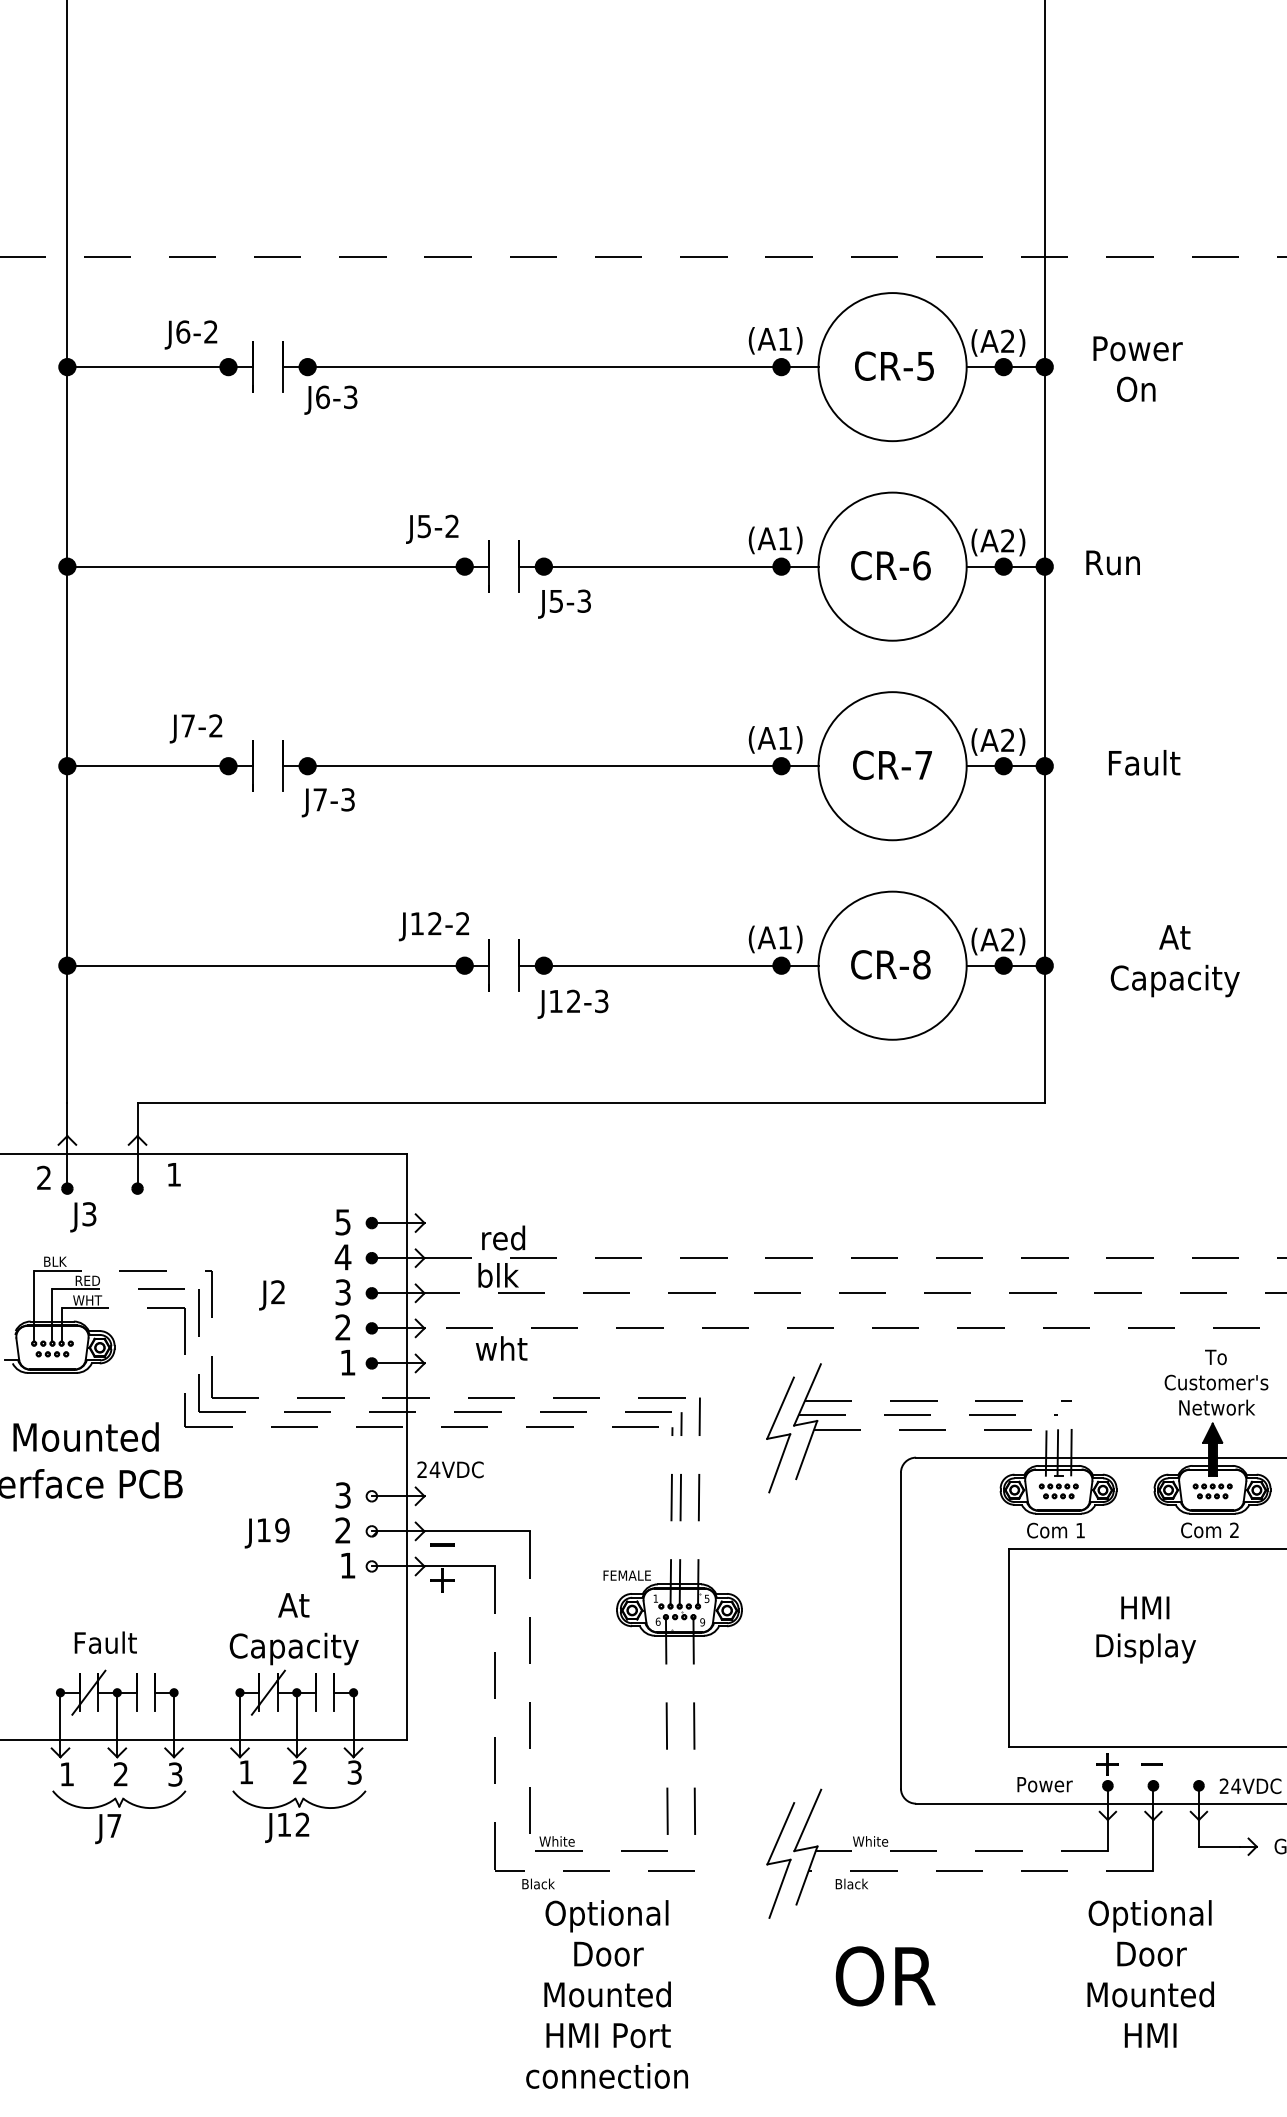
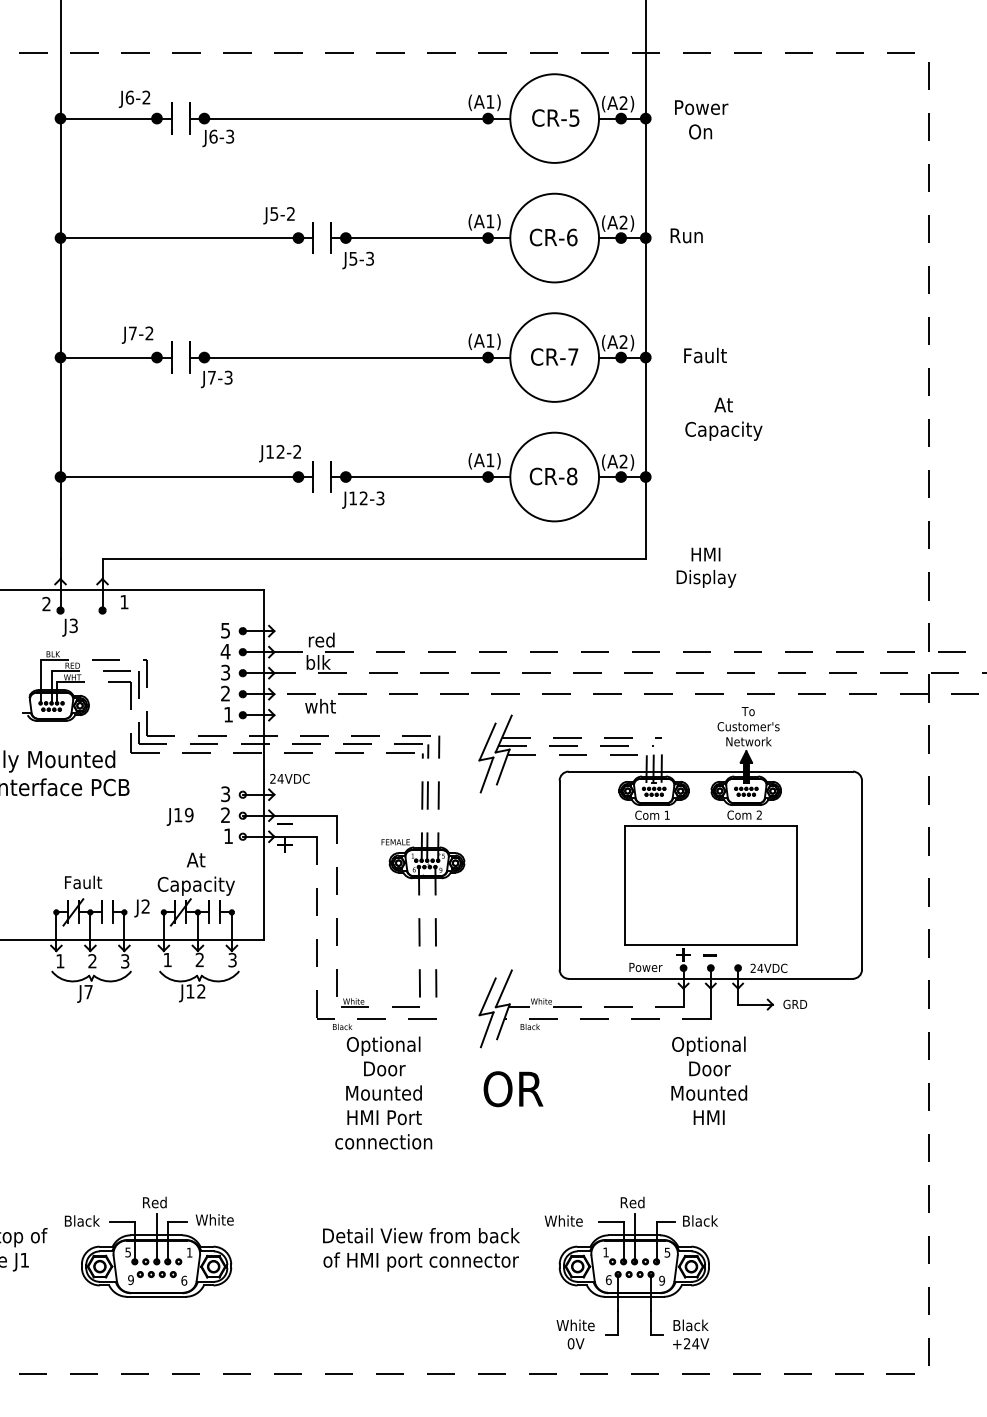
text: (1174, 959) -> (723, 418), moved
text: (271, 1295) -> (141, 908), moved
text: (1146, 1629) -> (706, 567), moved
text: (885, 1976) -> (513, 1089), moved

